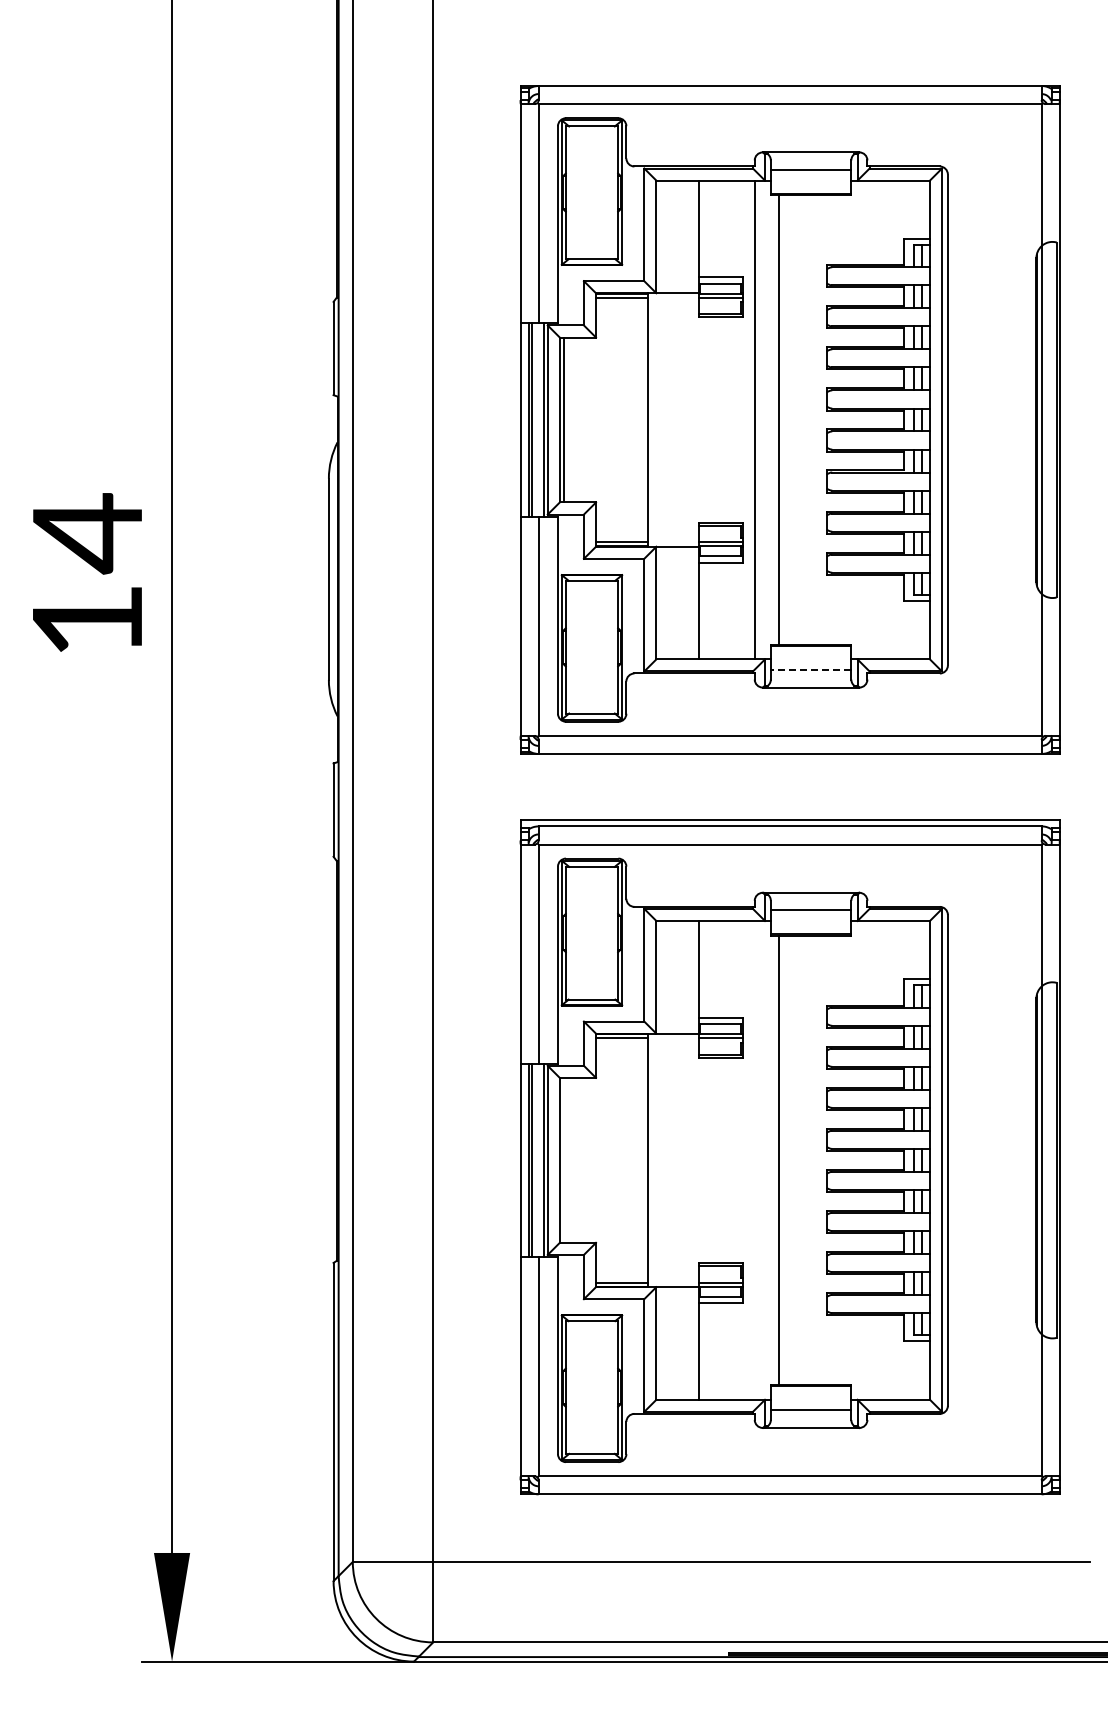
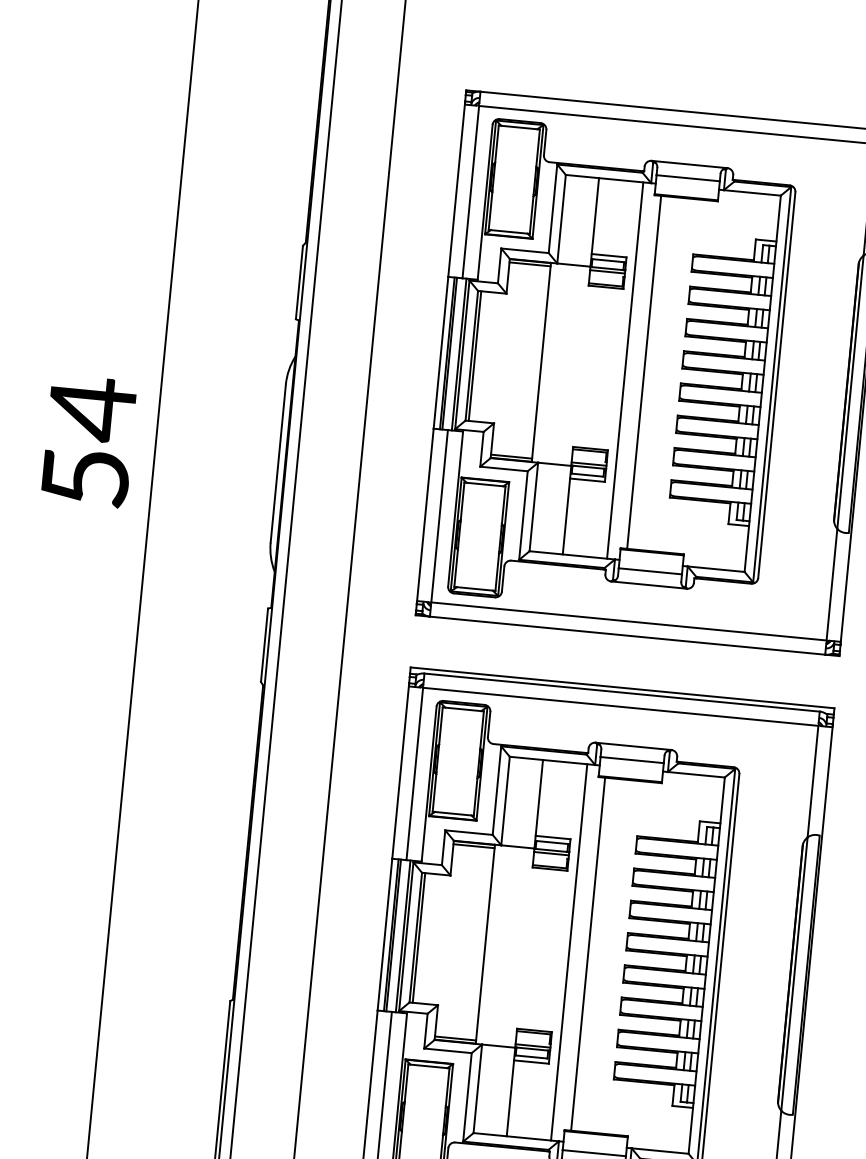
text: (87, 620) -> (85, 477), 14 -> 54
line: (810, 670) -> (649, 571), dashed -> solid
line: (563, 1159) -> (418, 937), added
line: (754, 1159) -> (568, 951), added

